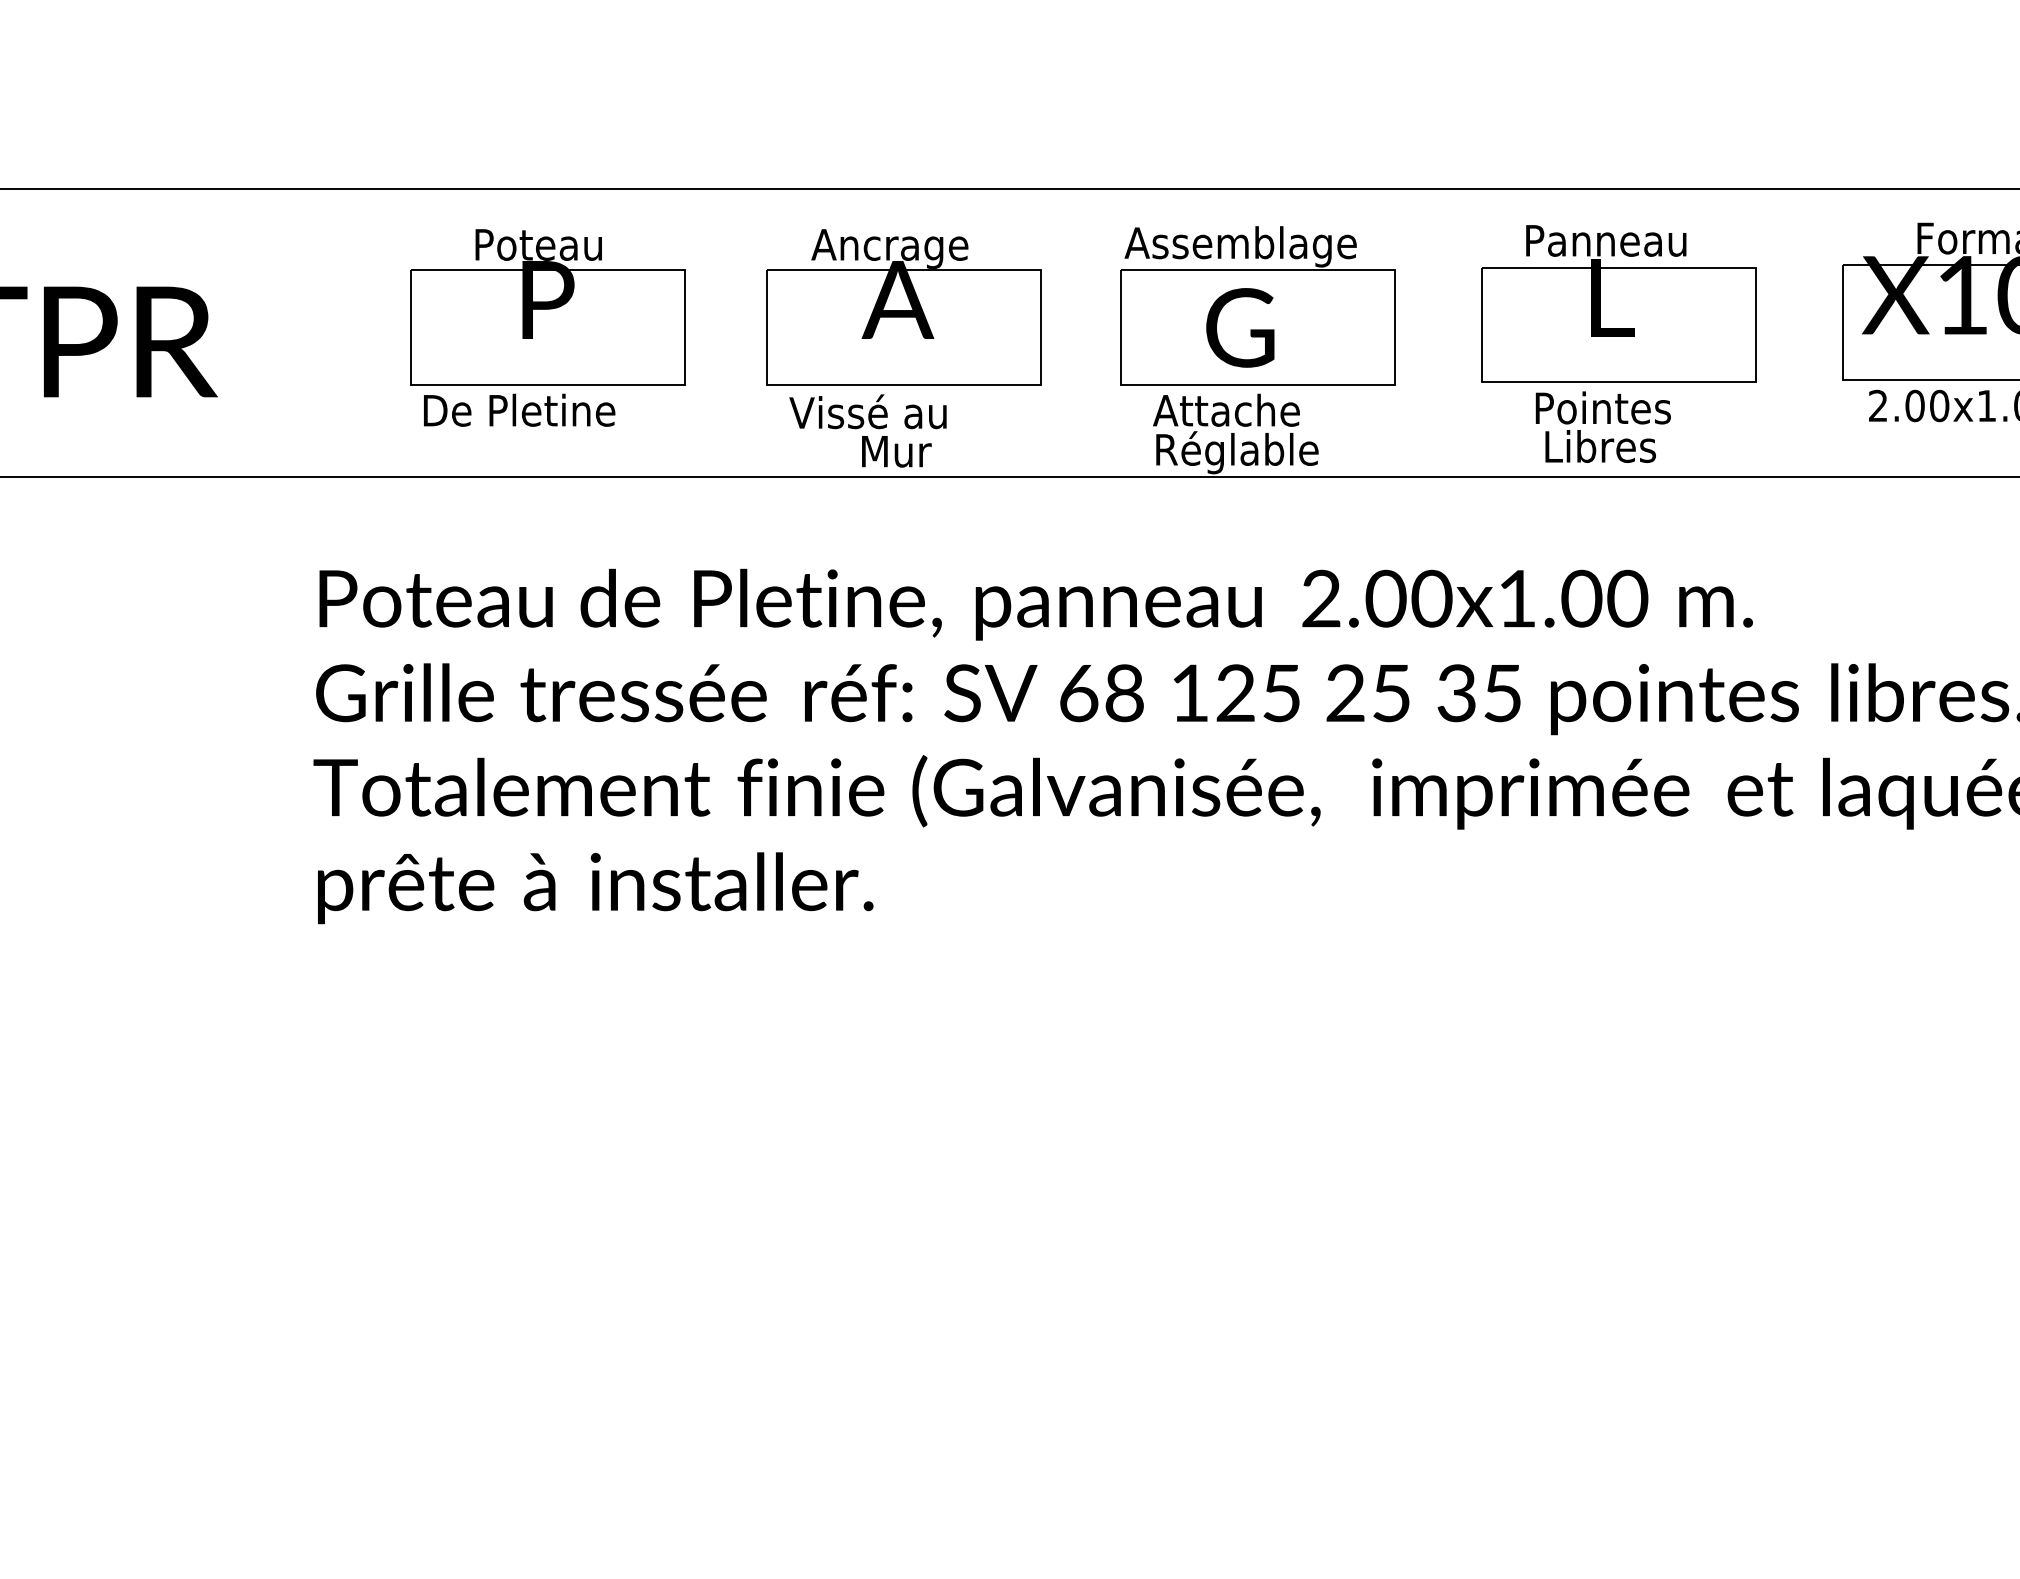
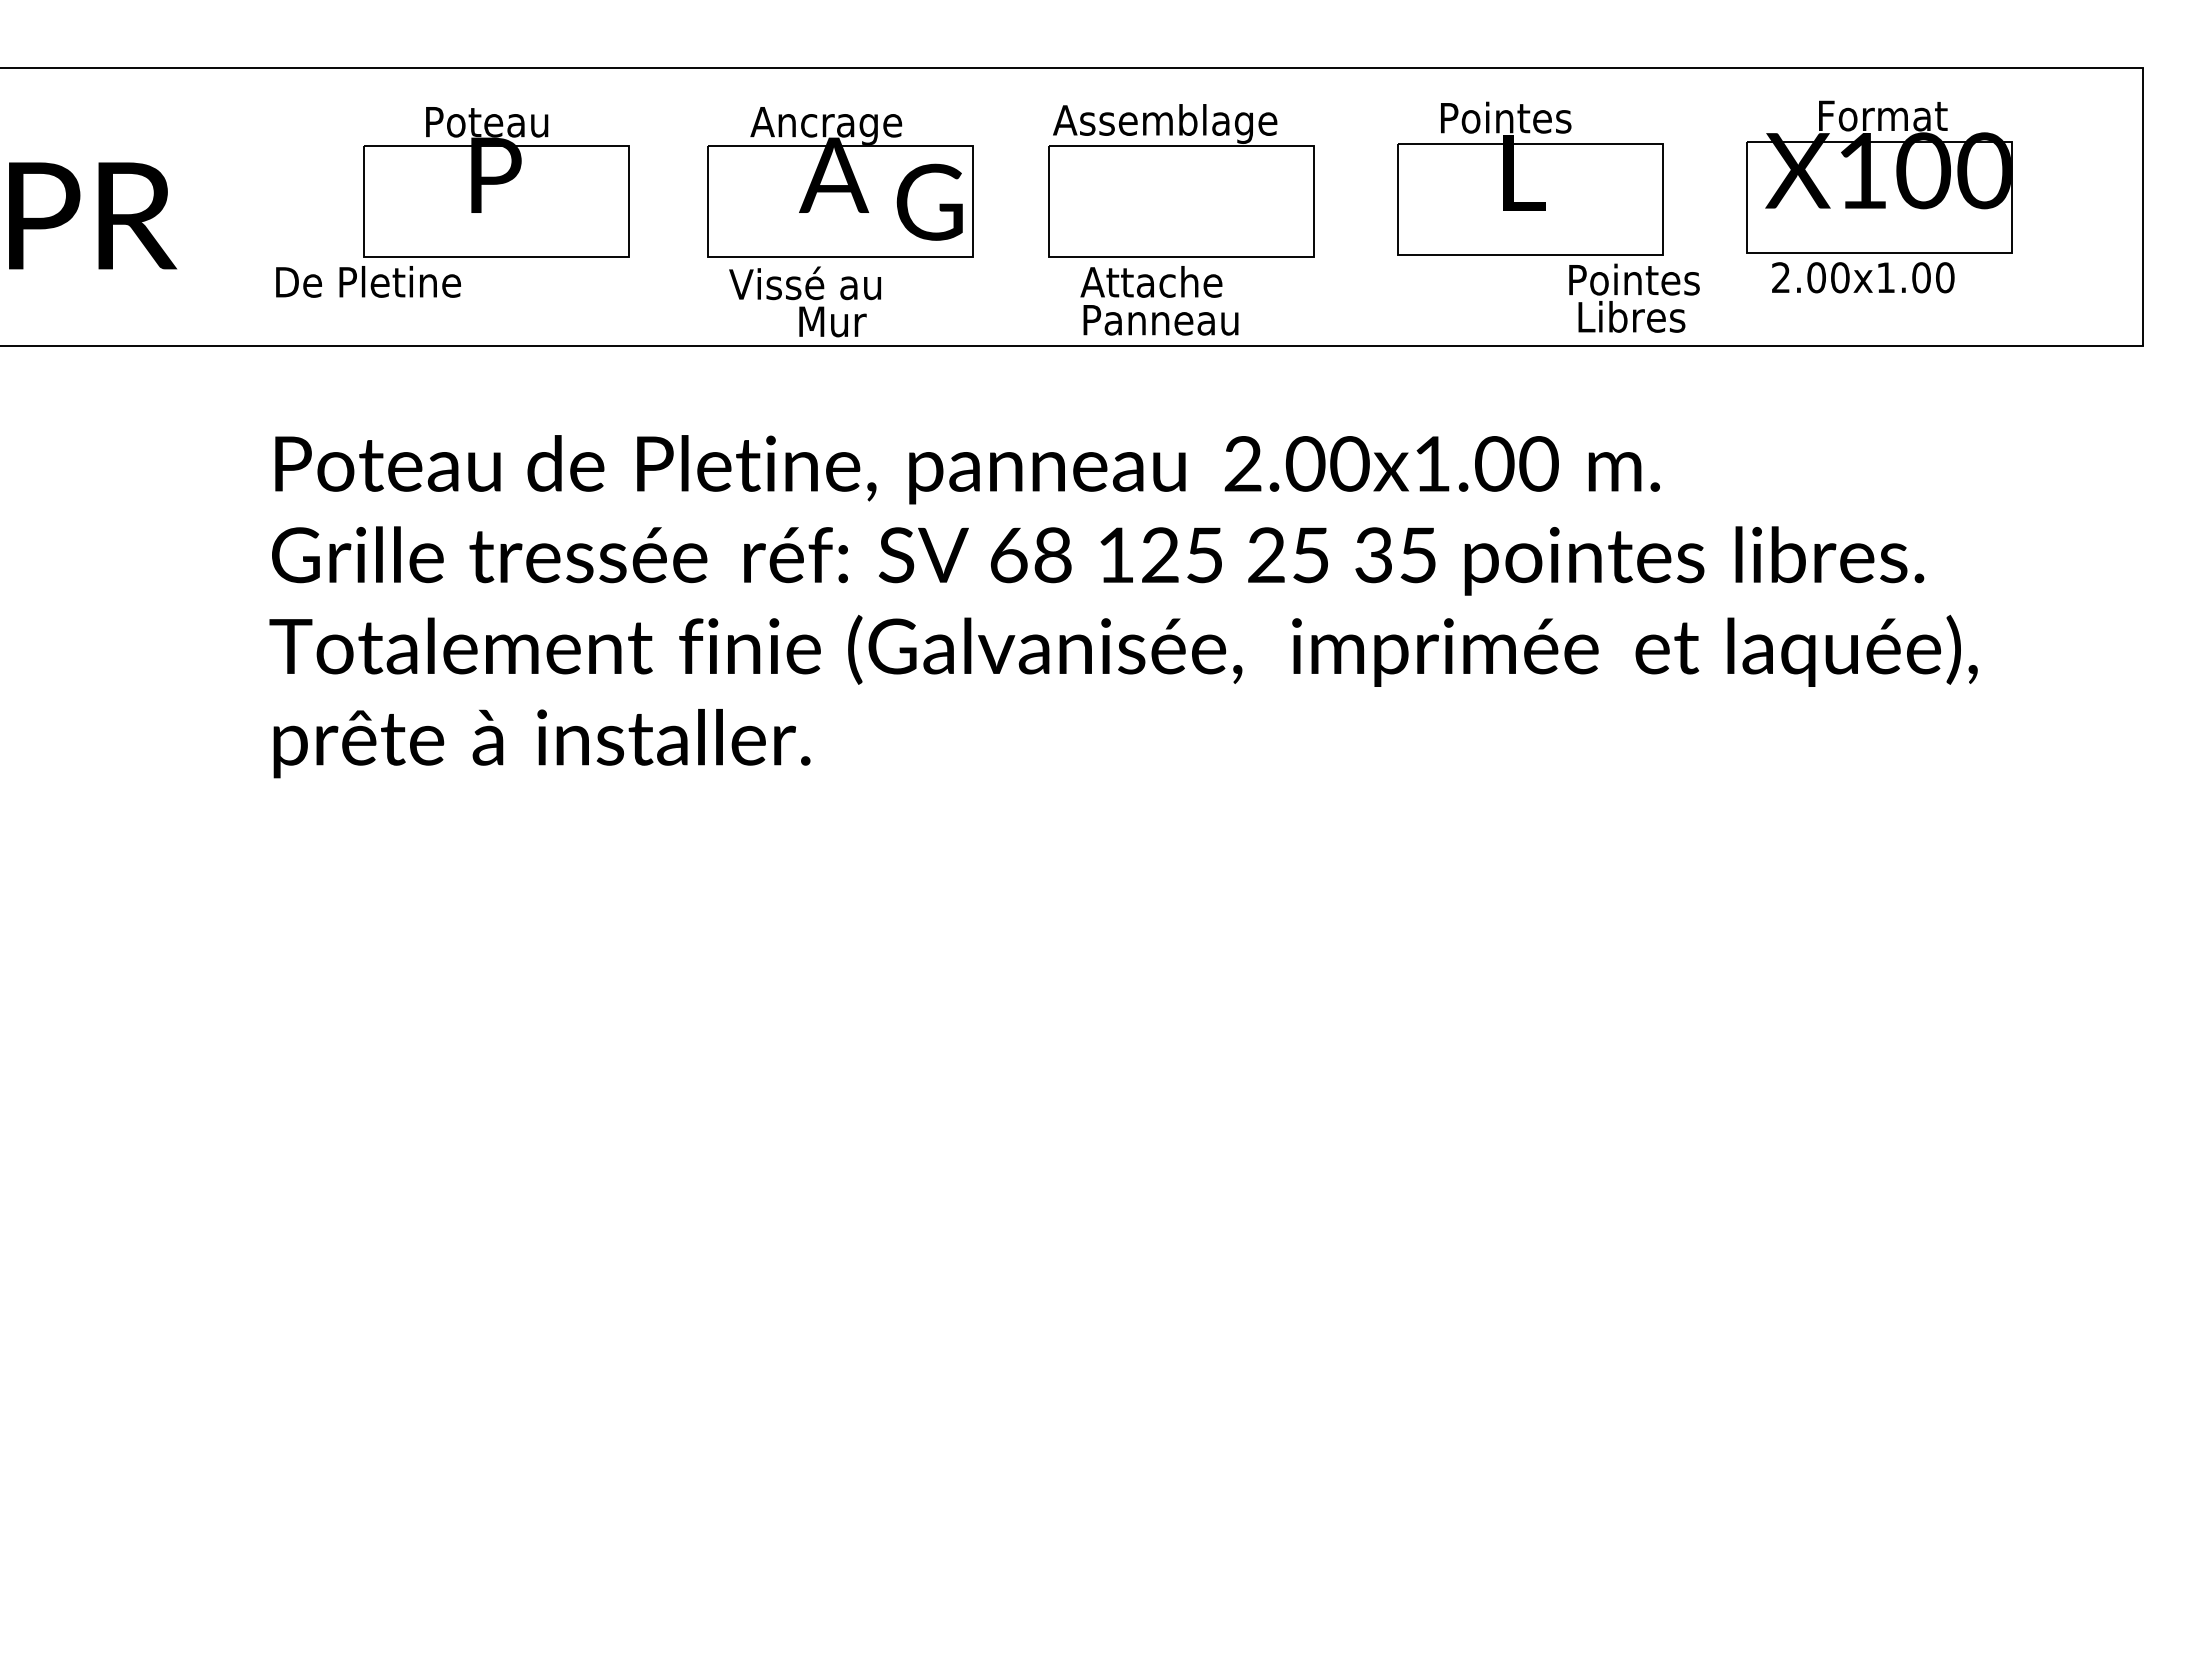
text: (1616, 240) -> (1528, 117), Panneau -> Pointes
text: (1240, 327) -> (929, 201), moved
text: (519, 409) -> (368, 281), moved
text: (1603, 426) -> (1634, 297), moved
text: (1238, 452) -> (1163, 322), Réglable -> Panneau

